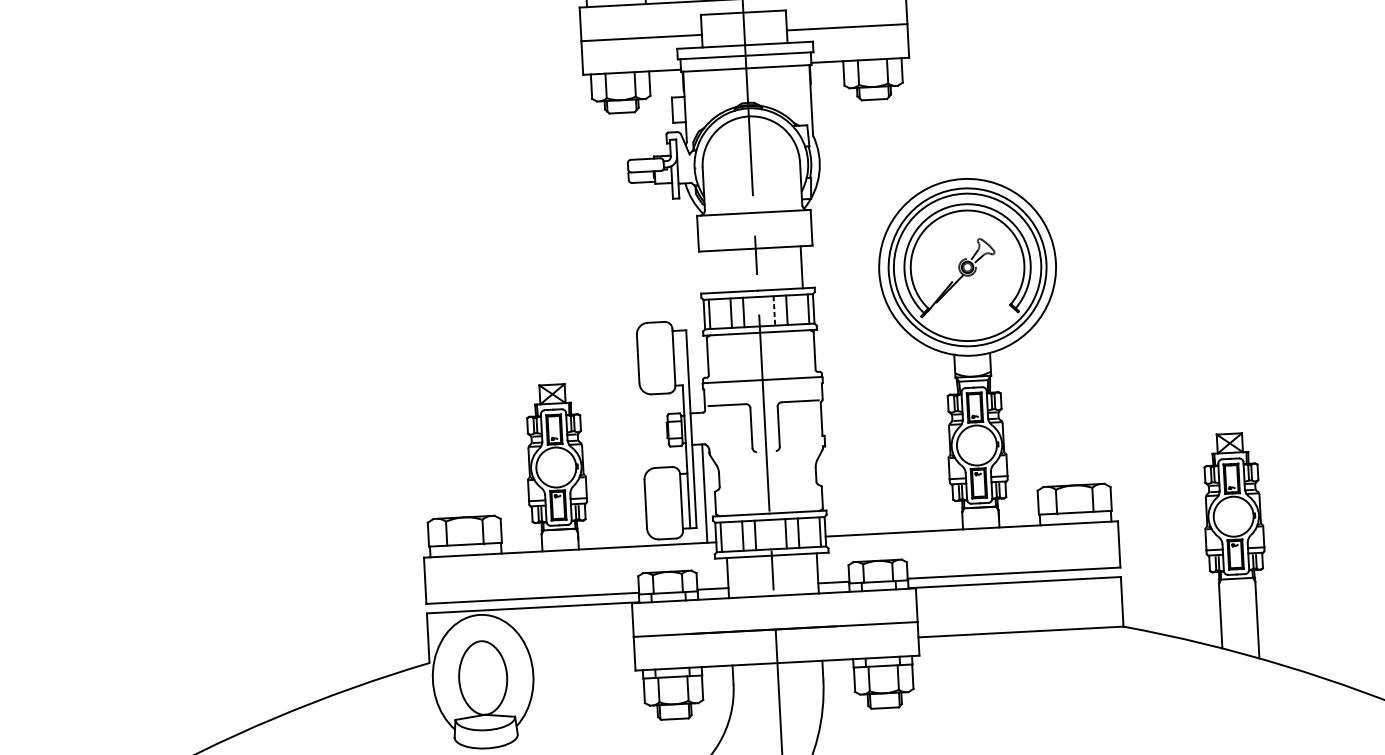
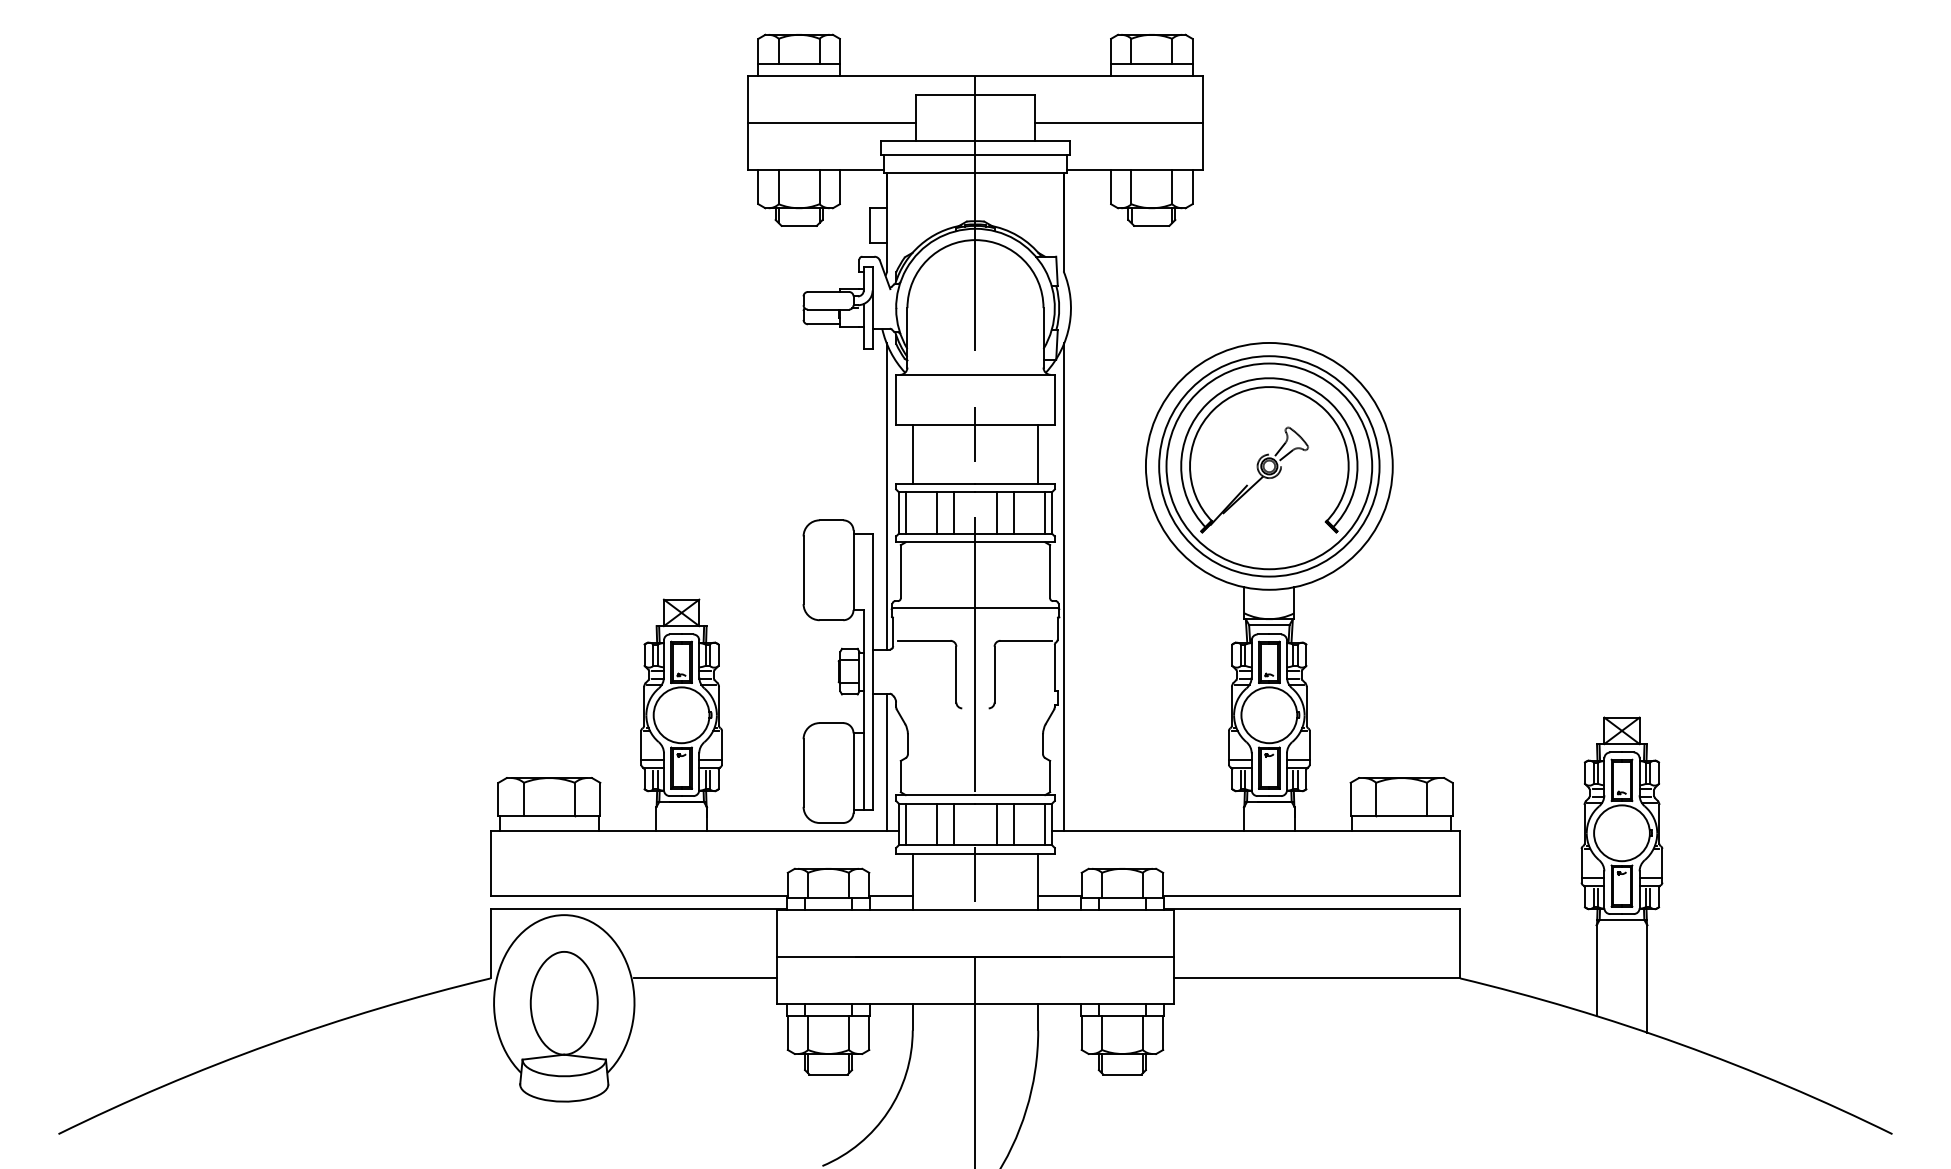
line: (711, 271) -> (912, 453), added
line: (694, 303) -> (886, 496), added
line: (774, 310) -> (996, 512), dashed -> solid
line: (825, 361) -> (1064, 587), added
line: (583, 654) -> (705, 978), added

